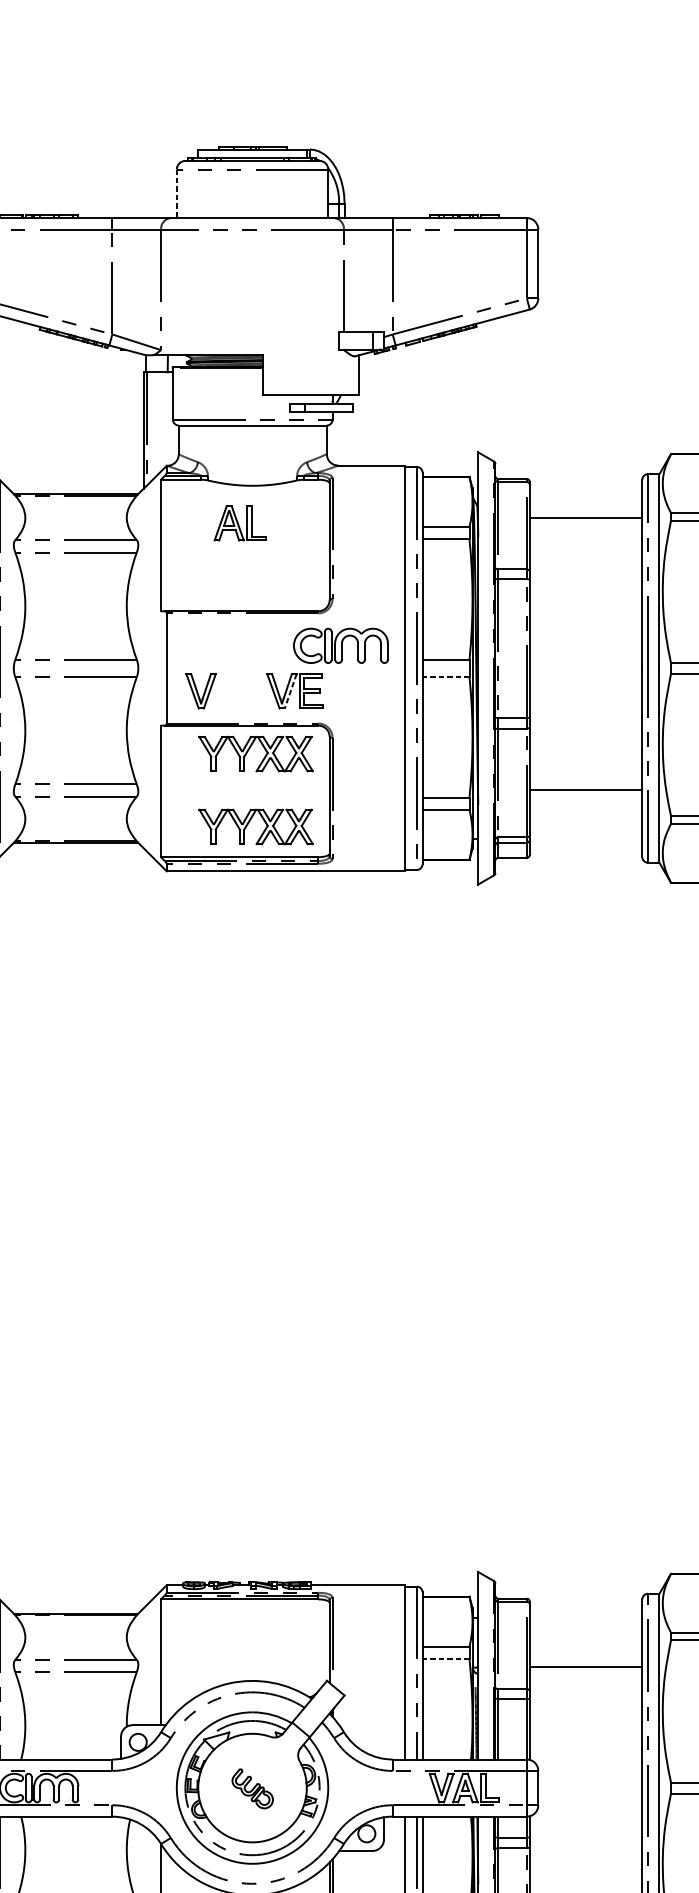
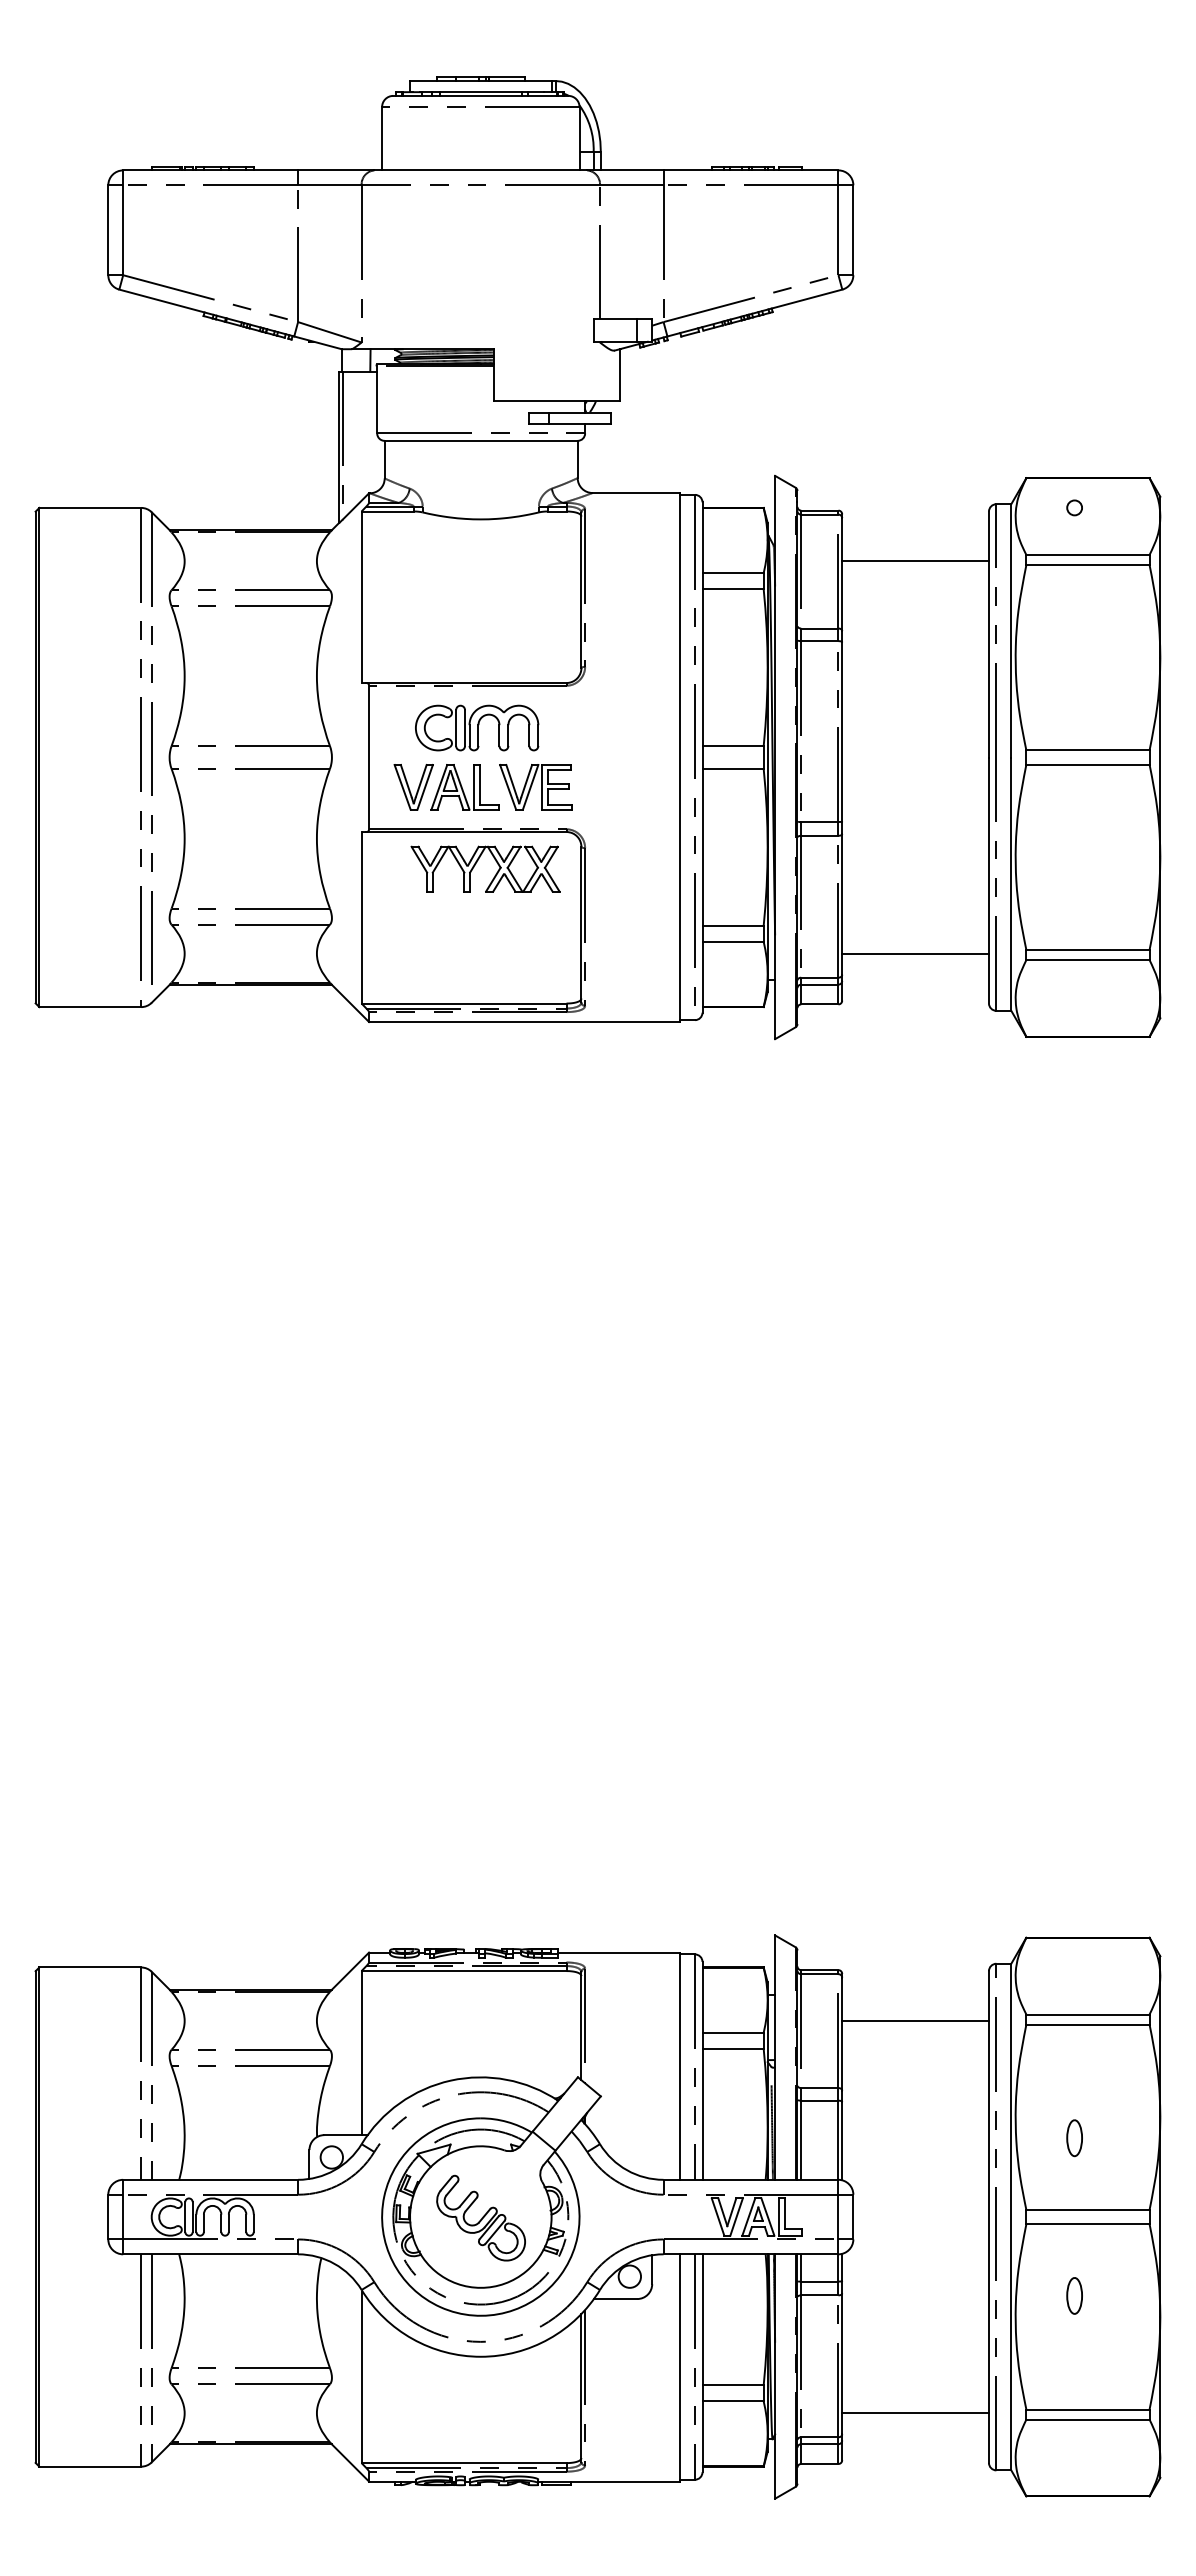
line: (177, 193) -> (382, 138), dashed -> solid
part: (240, 523) -> (464, 787), moved
part: (341, 645) -> (477, 727), moved
line: (446, 676) -> (733, 768), dashed -> solid
line: (290, 691) -> (530, 787), dashed -> solid
line: (585, 789) -> (915, 953), moved
part: (249, 823) -> (476, 959), removed
line: (446, 1658) -> (733, 2048), dashed -> solid
line: (585, 1666) -> (915, 2020), moved
part: (252, 1788) -> (480, 2217), size x1.67

